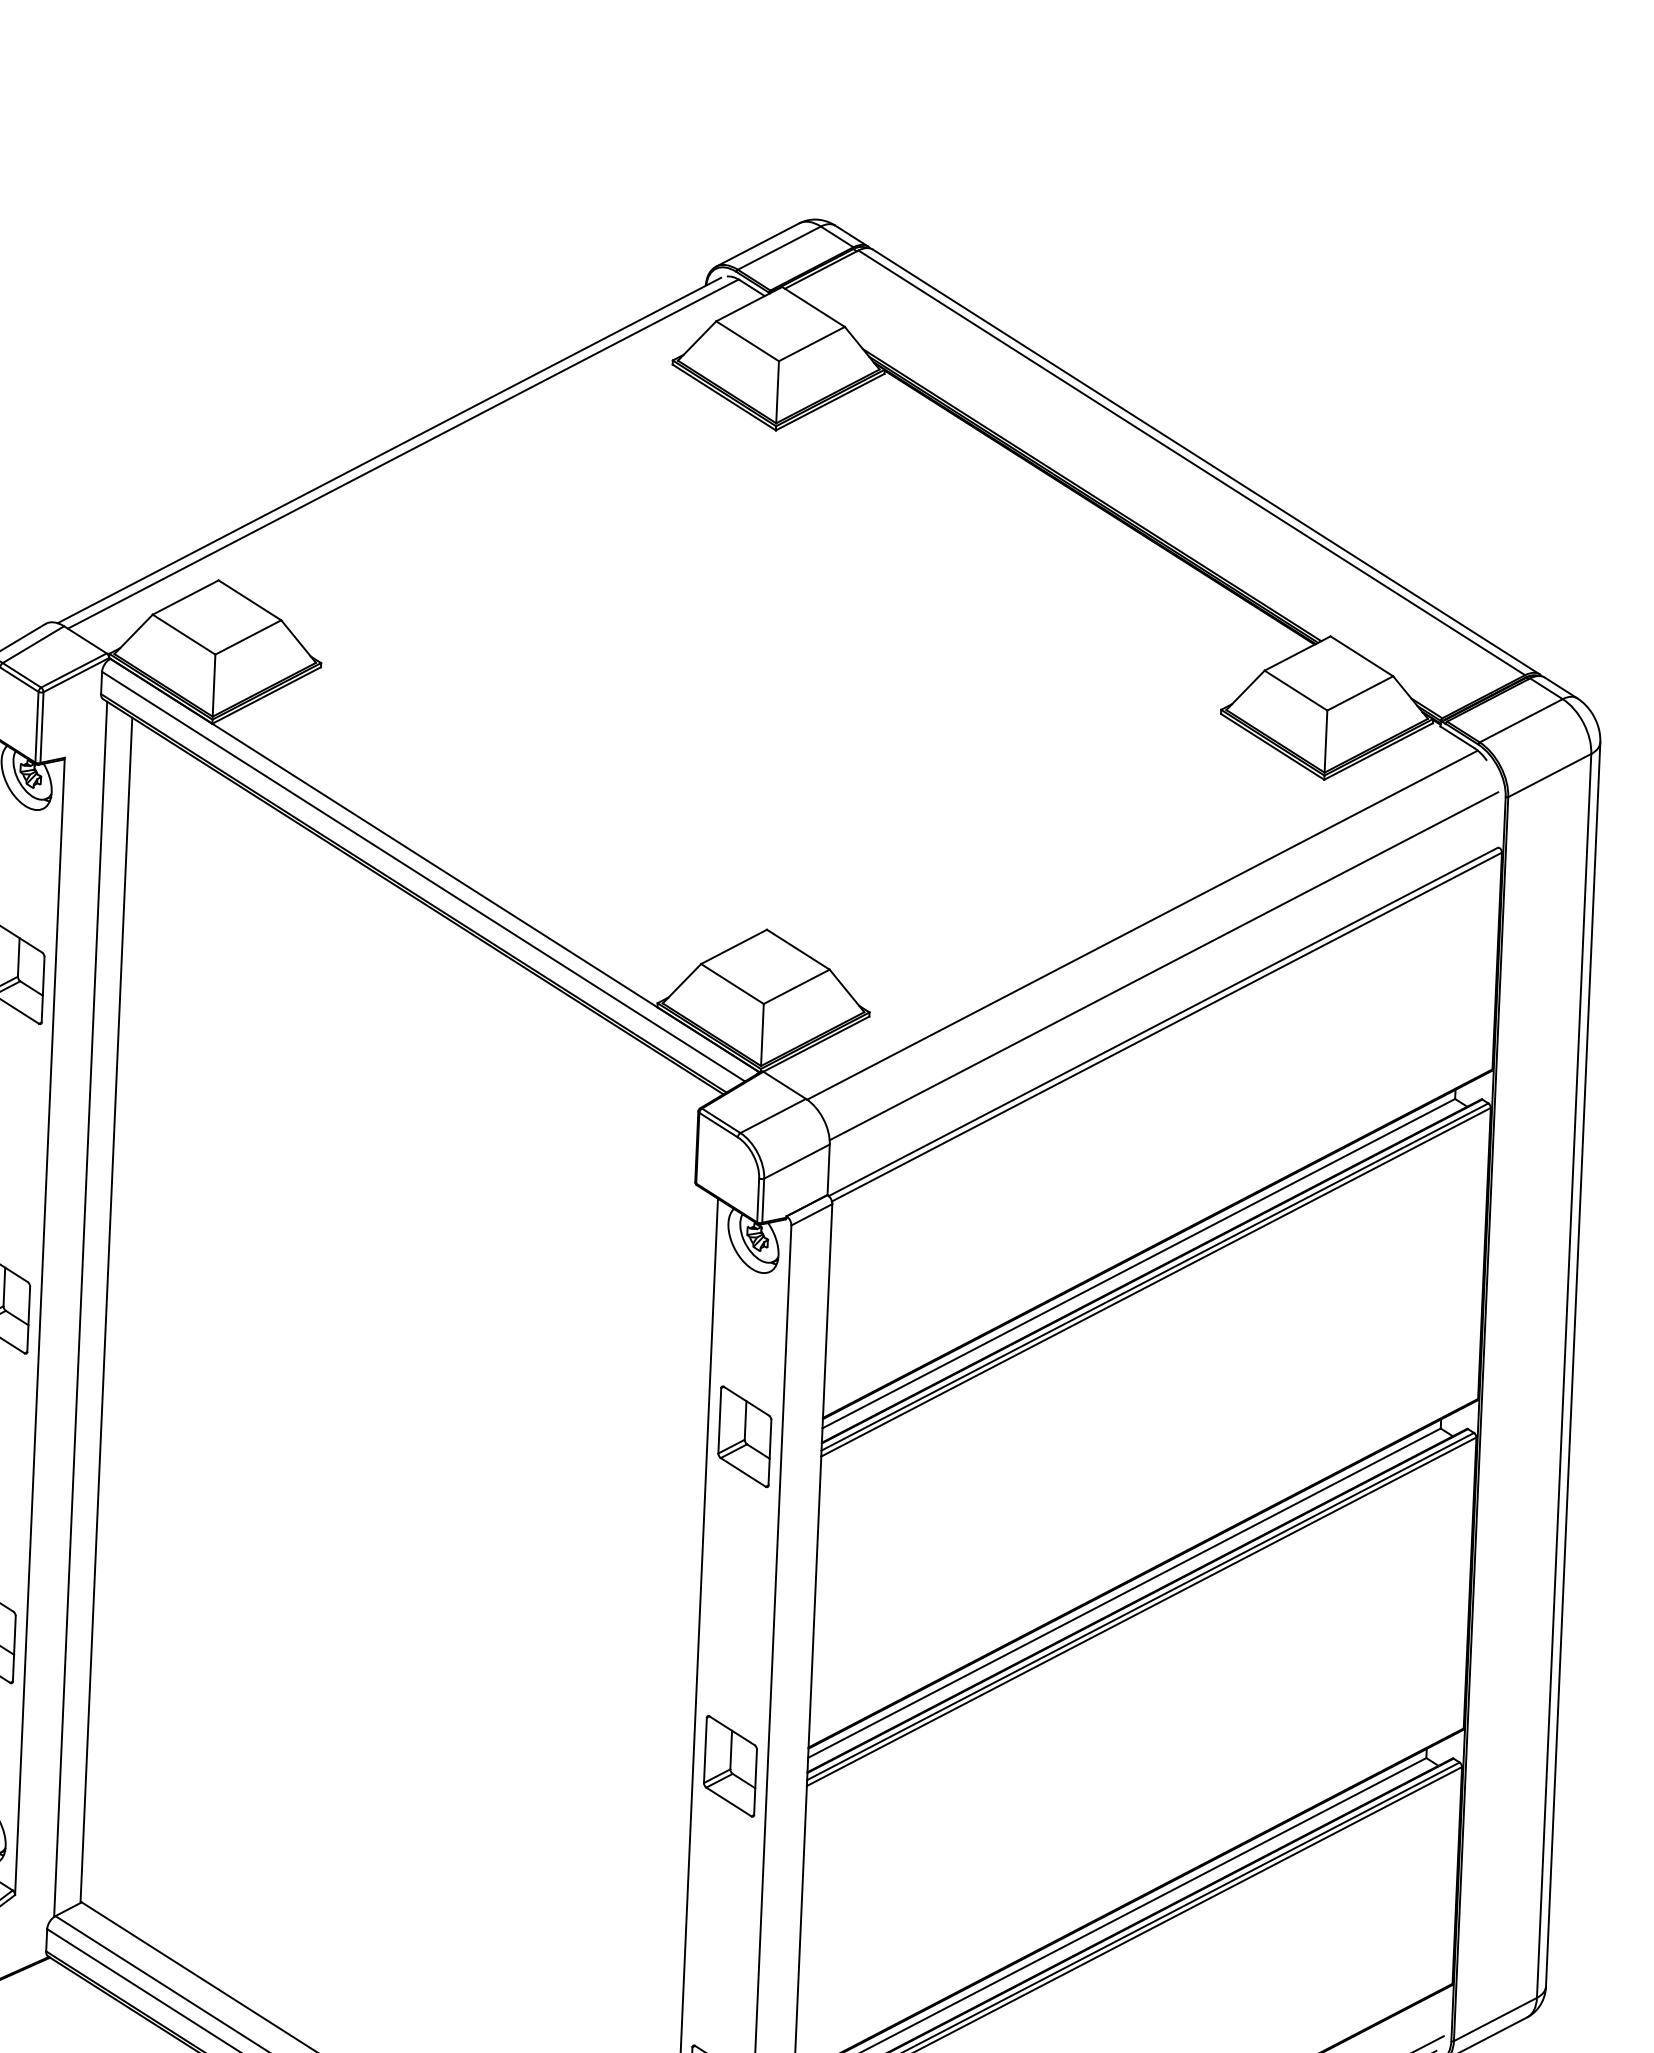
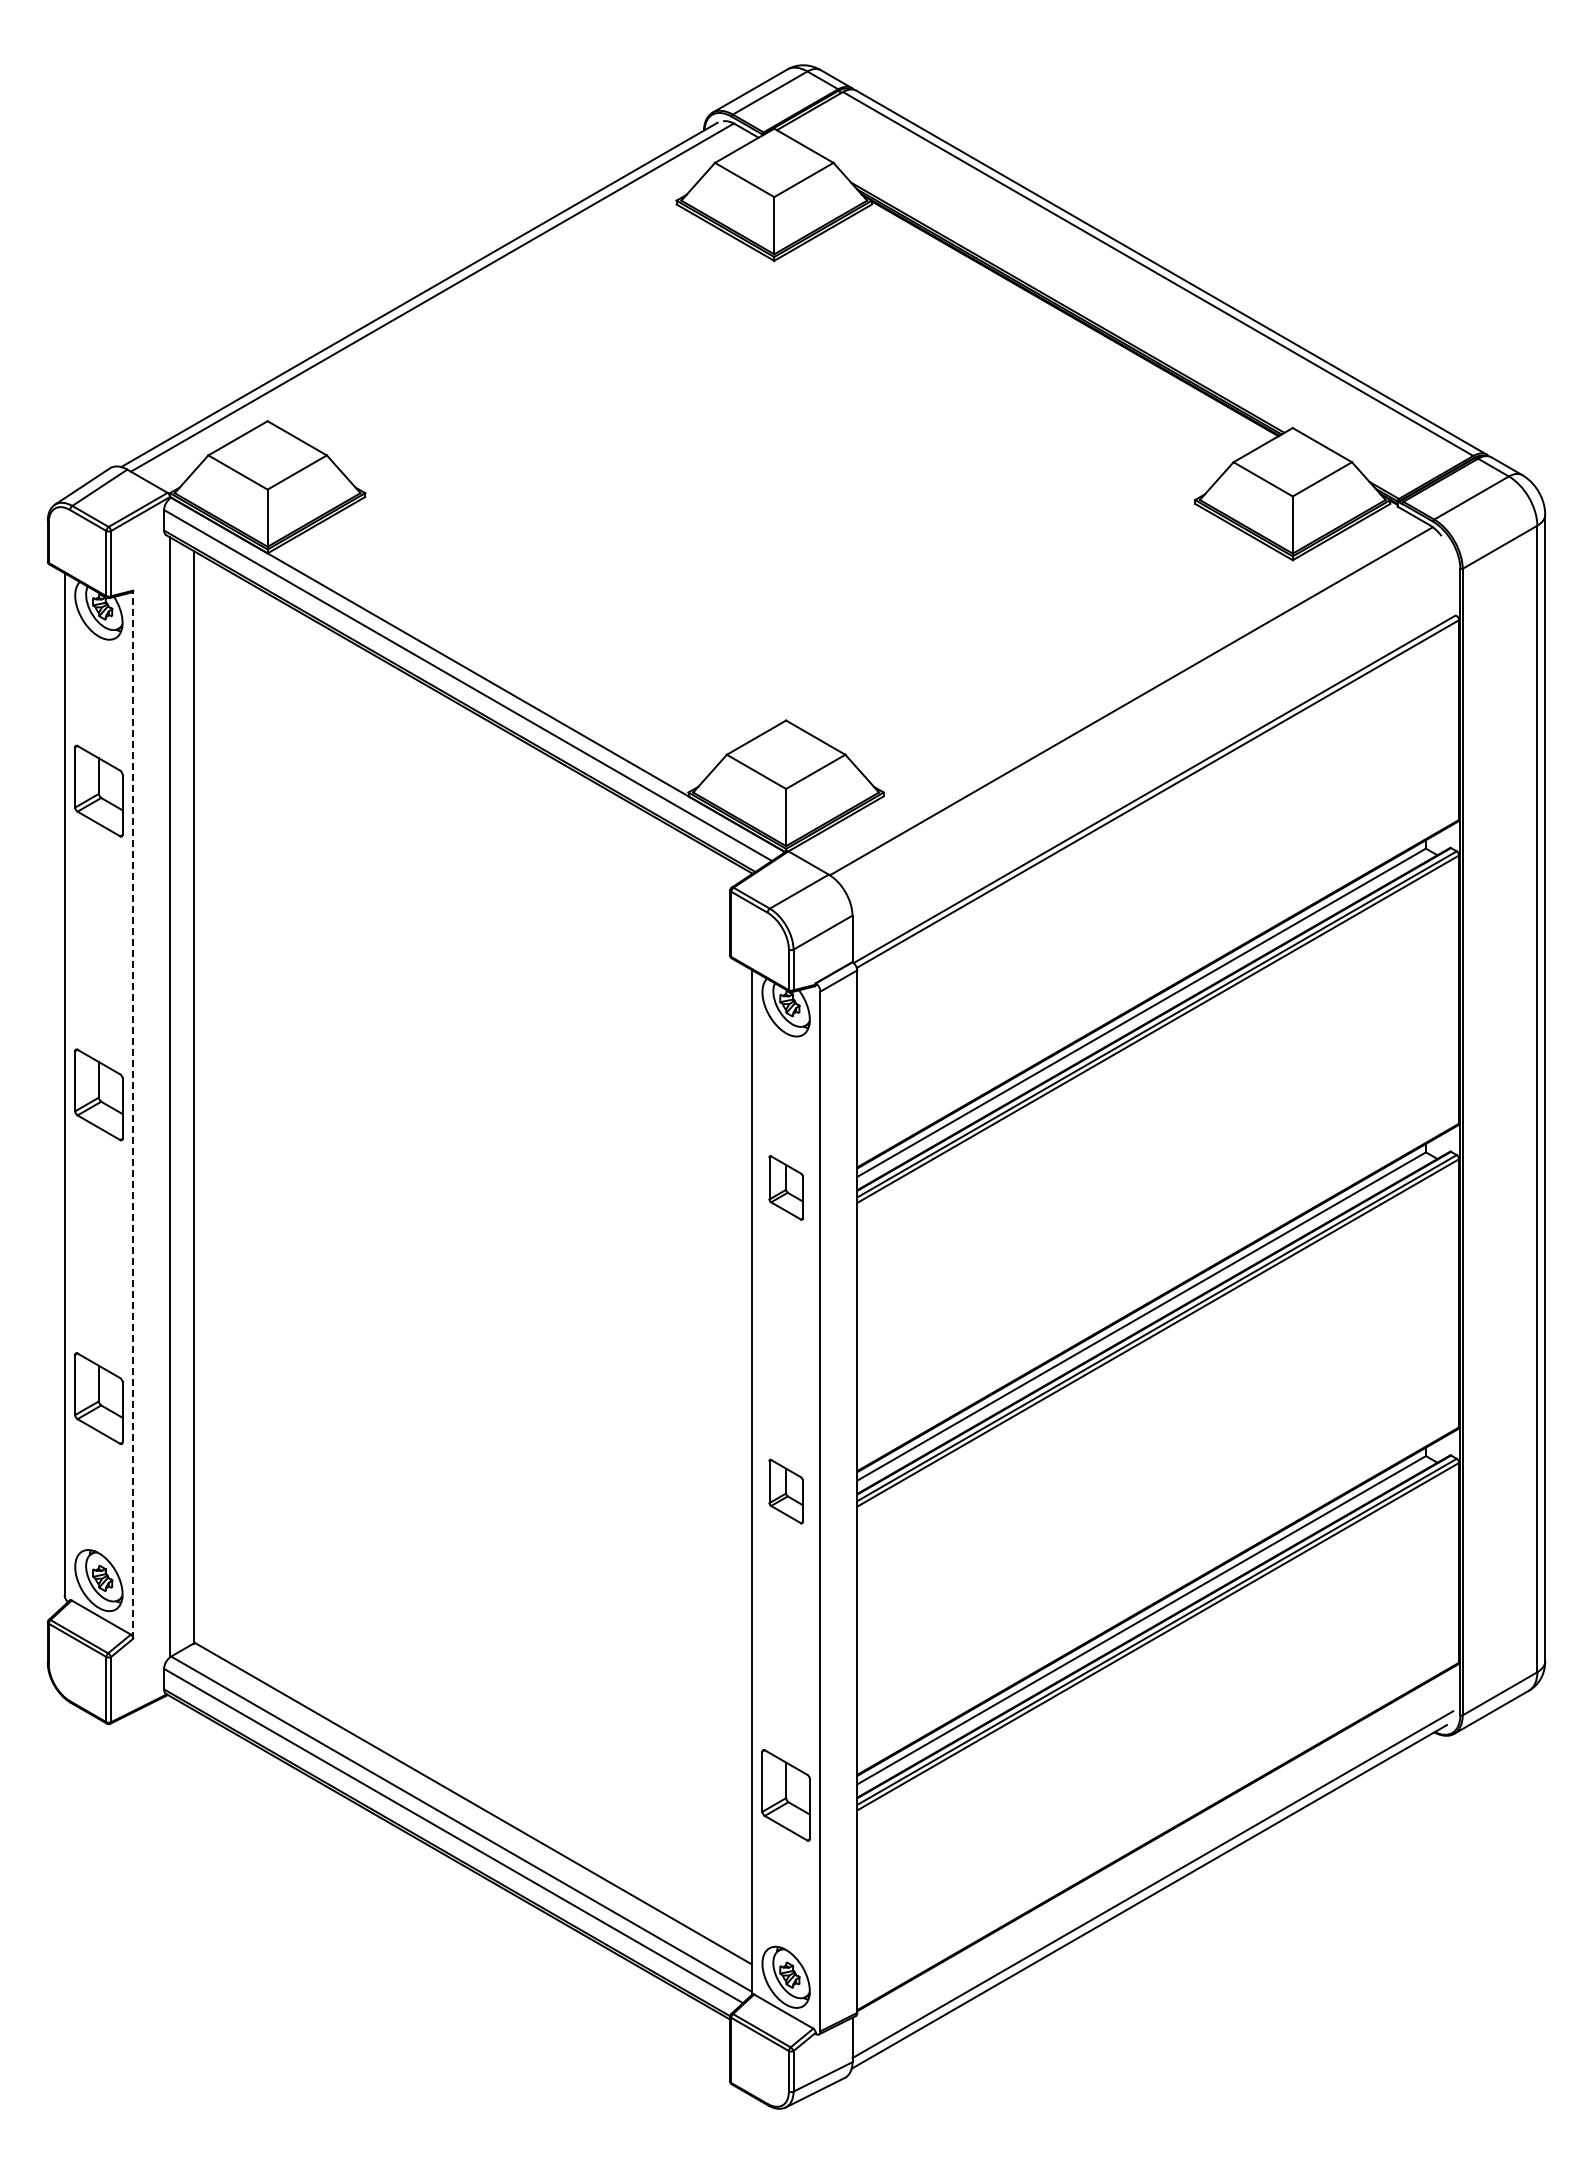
line: (1163, 965) -> (1152, 737), removed
line: (40, 1326) -> (133, 1114), solid -> dashed
part: (744, 1436) -> (785, 1187), size x0.7
part: (729, 1766) -> (785, 1491), size x0.7

